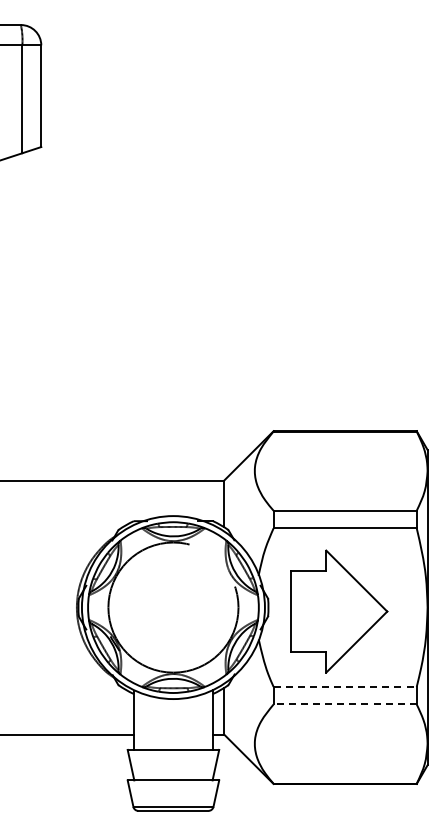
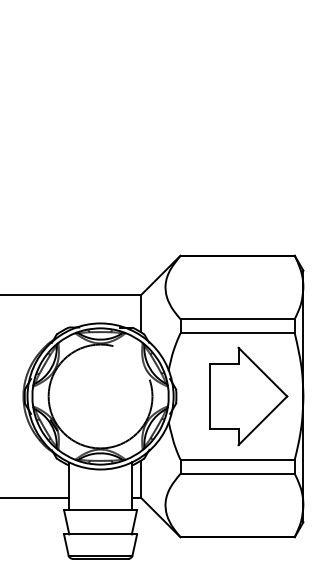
part: (339, 611) -> (249, 396), moved
line: (345, 686) -> (237, 459), dashed -> solid
line: (345, 704) -> (237, 473), dashed -> solid

